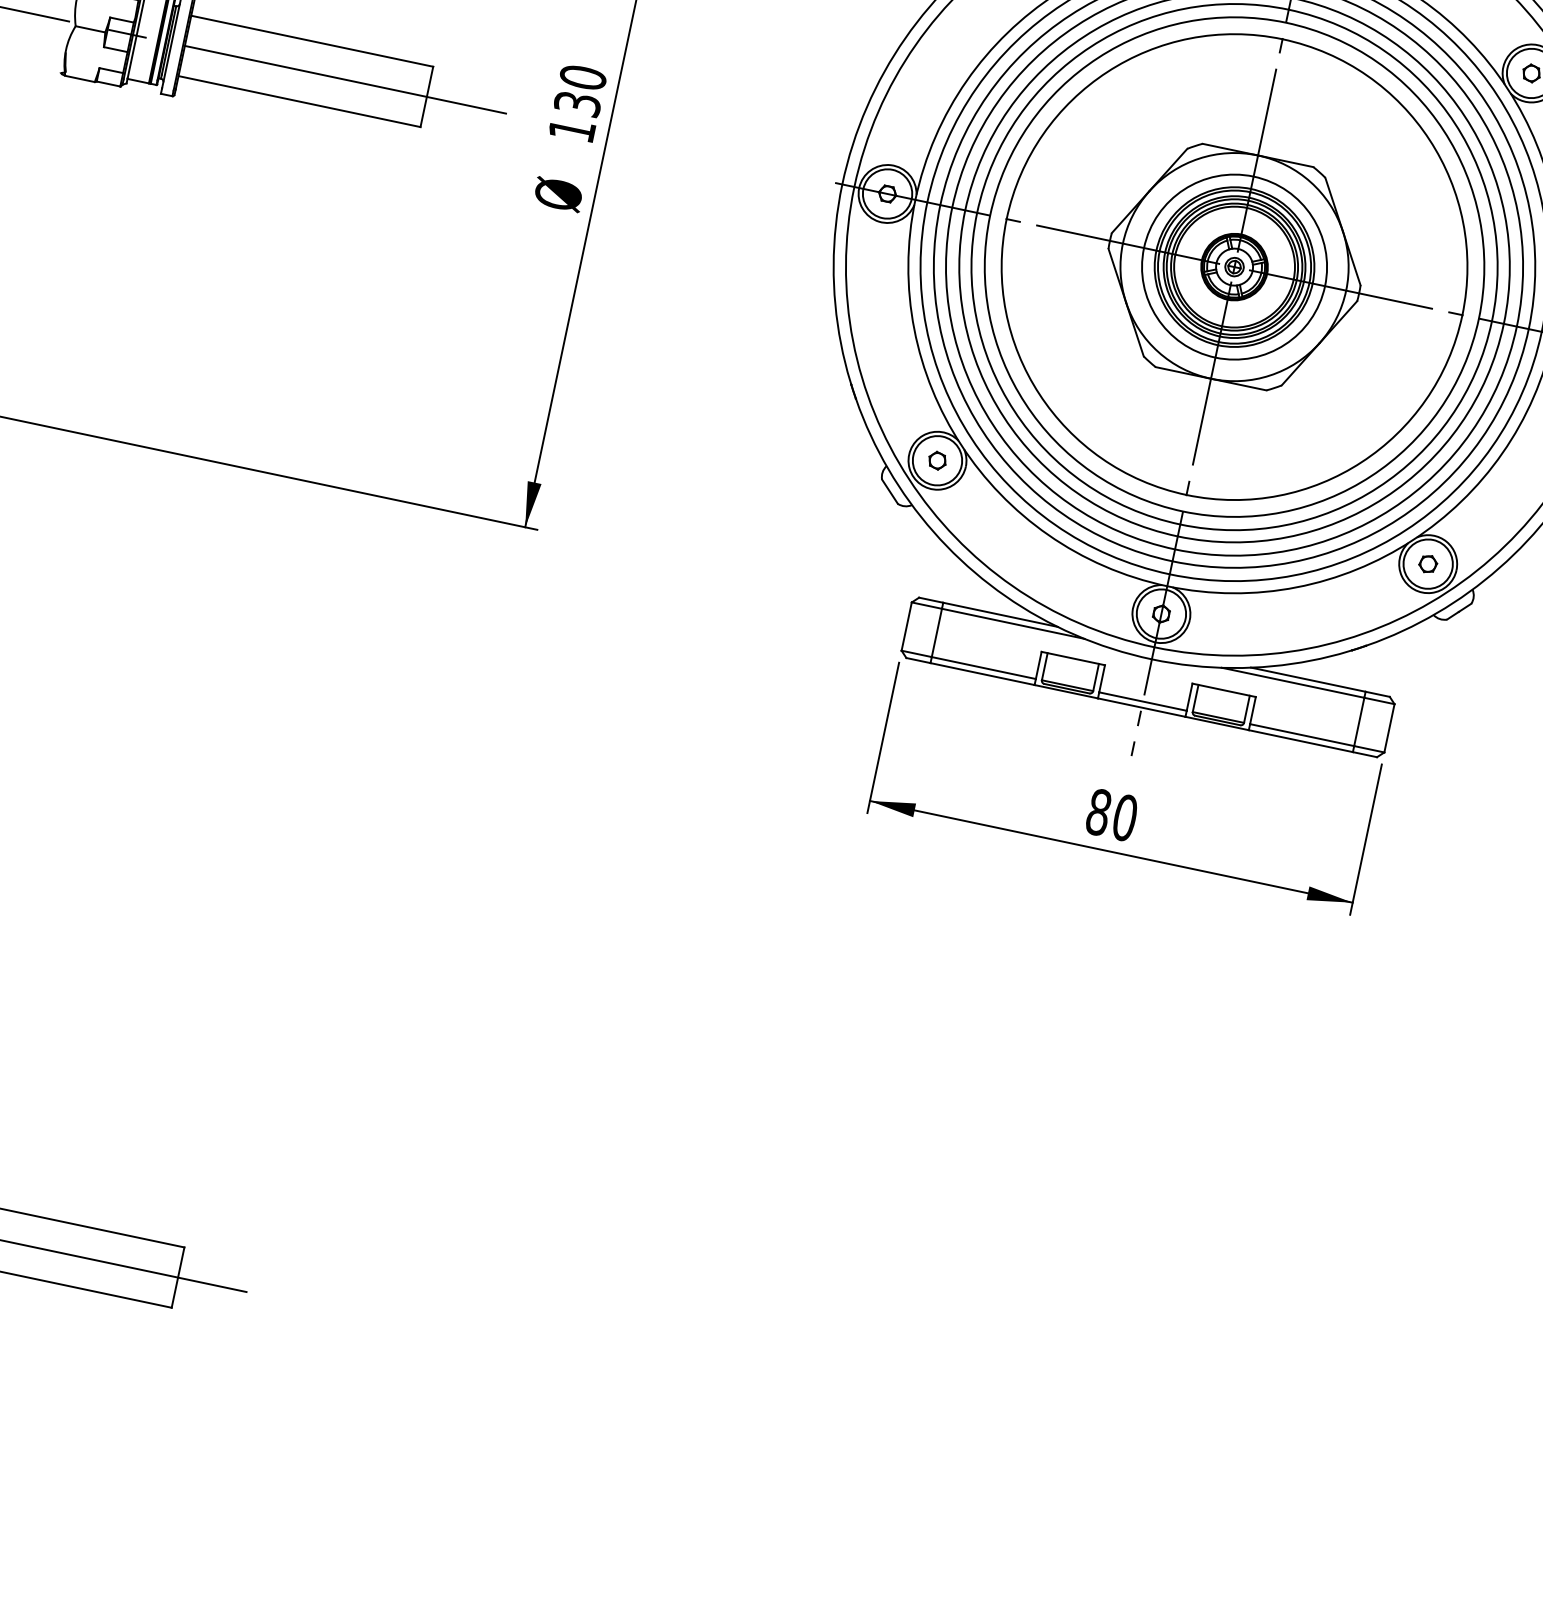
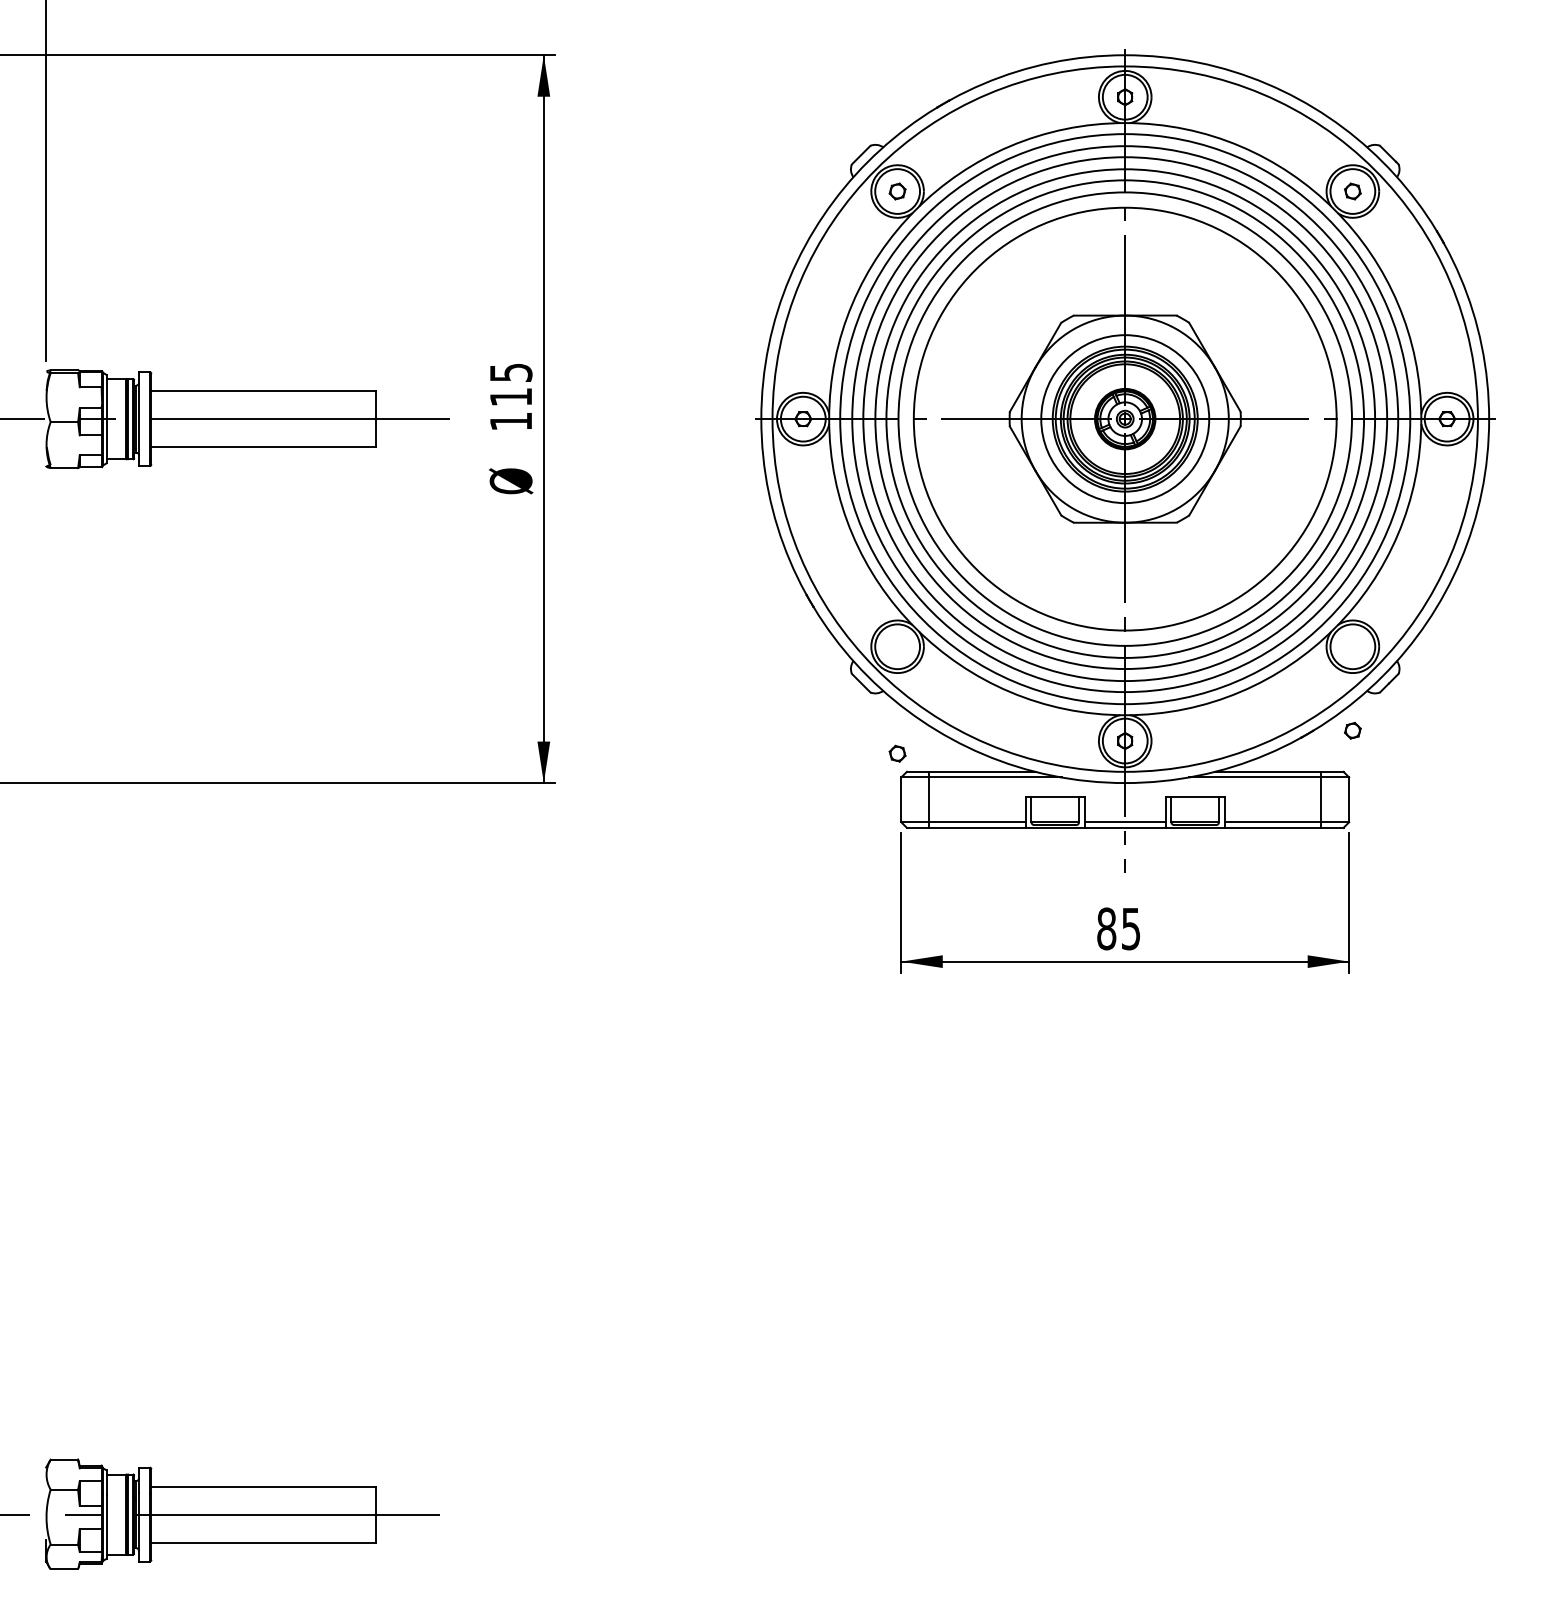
text: (579, 90) -> (510, 384), 130 -> 115
part: (937, 460) -> (897, 753), moved
part: (1427, 563) -> (1352, 730), moved
text: (1124, 817) -> (1130, 928), 80 -> 85

